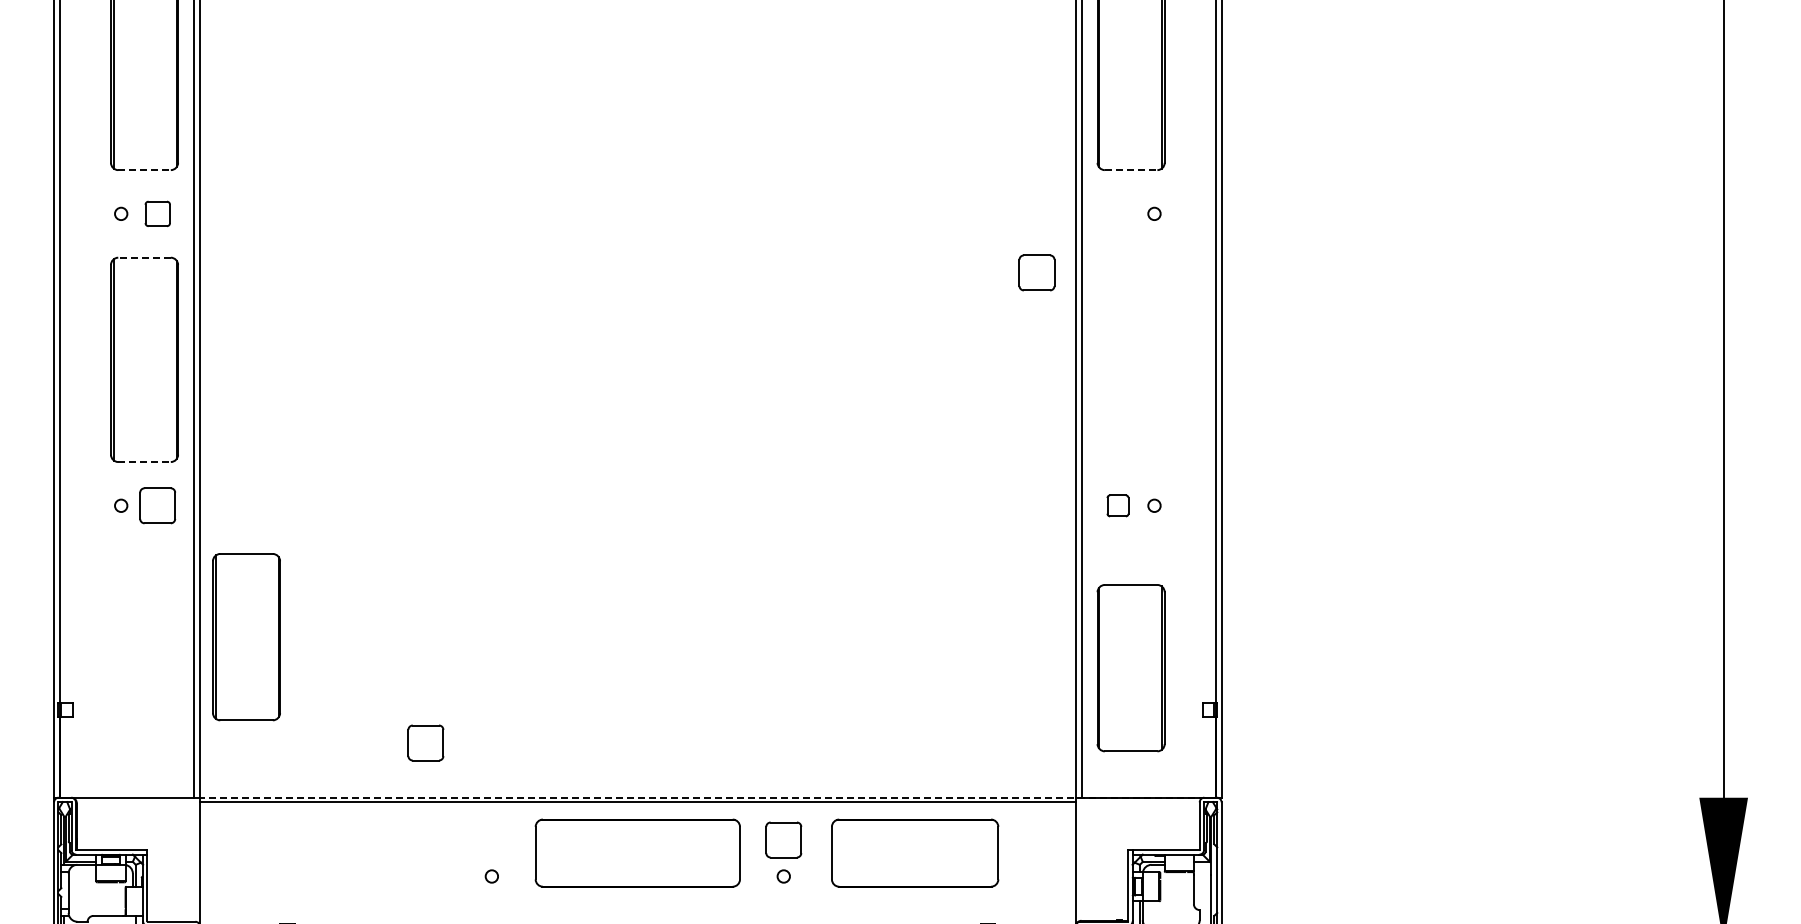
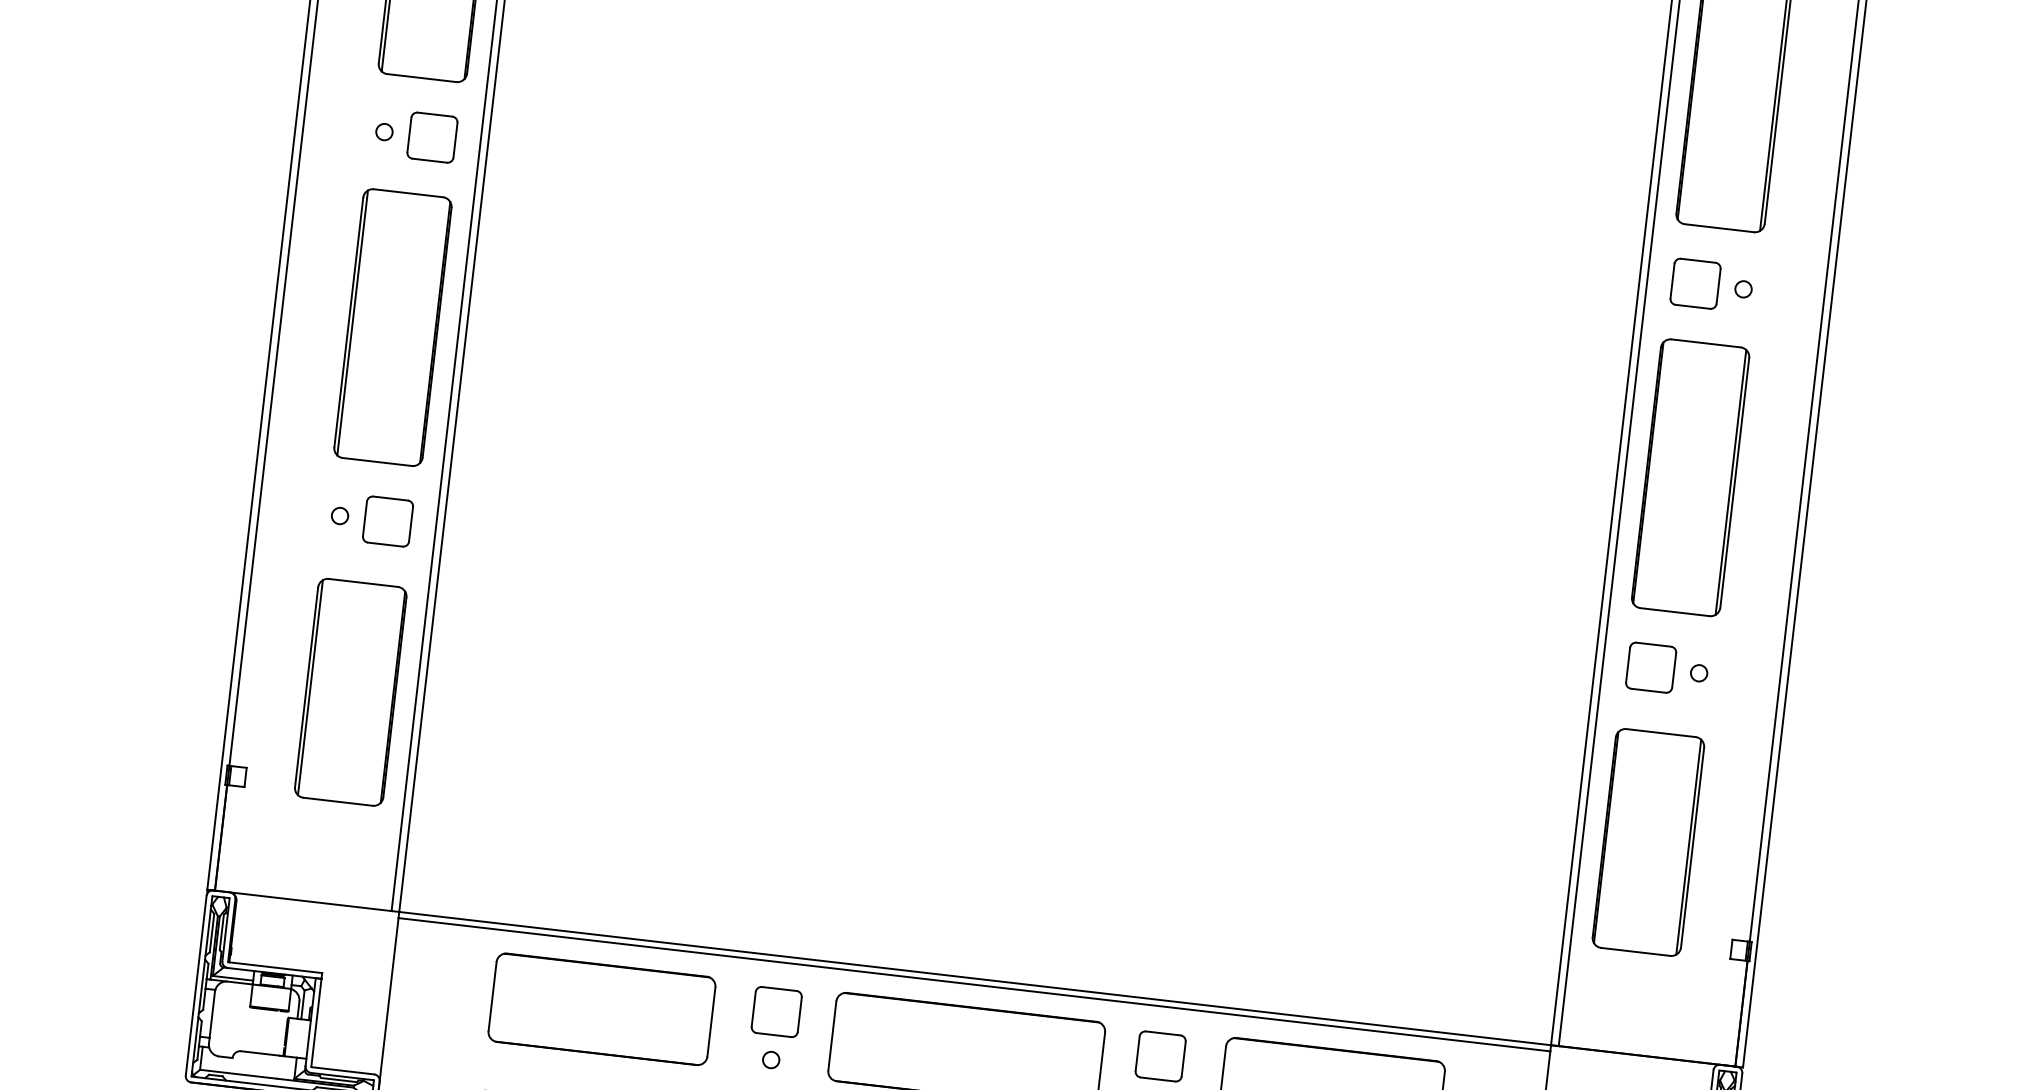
line: (145, 170) -> (423, 78), dashed -> solid
line: (1131, 170) -> (1719, 228), dashed -> solid
part: (157, 213) -> (432, 137), size x1.43
line: (144, 257) -> (408, 192), dashed -> solid
part: (1036, 272) -> (1694, 283), moved
part: (1130, 359) -> (1689, 477), added
line: (145, 462) -> (378, 462), dashed -> solid
part: (1117, 505) -> (1650, 667), size x1.67
part: (246, 637) -> (350, 692), moved
part: (1130, 668) -> (1647, 842), moved
part: (425, 742) -> (776, 1011), moved
line: (707, 797) -> (1066, 988), dashed -> solid
part: (360, 852) -> (602, 1008), added

